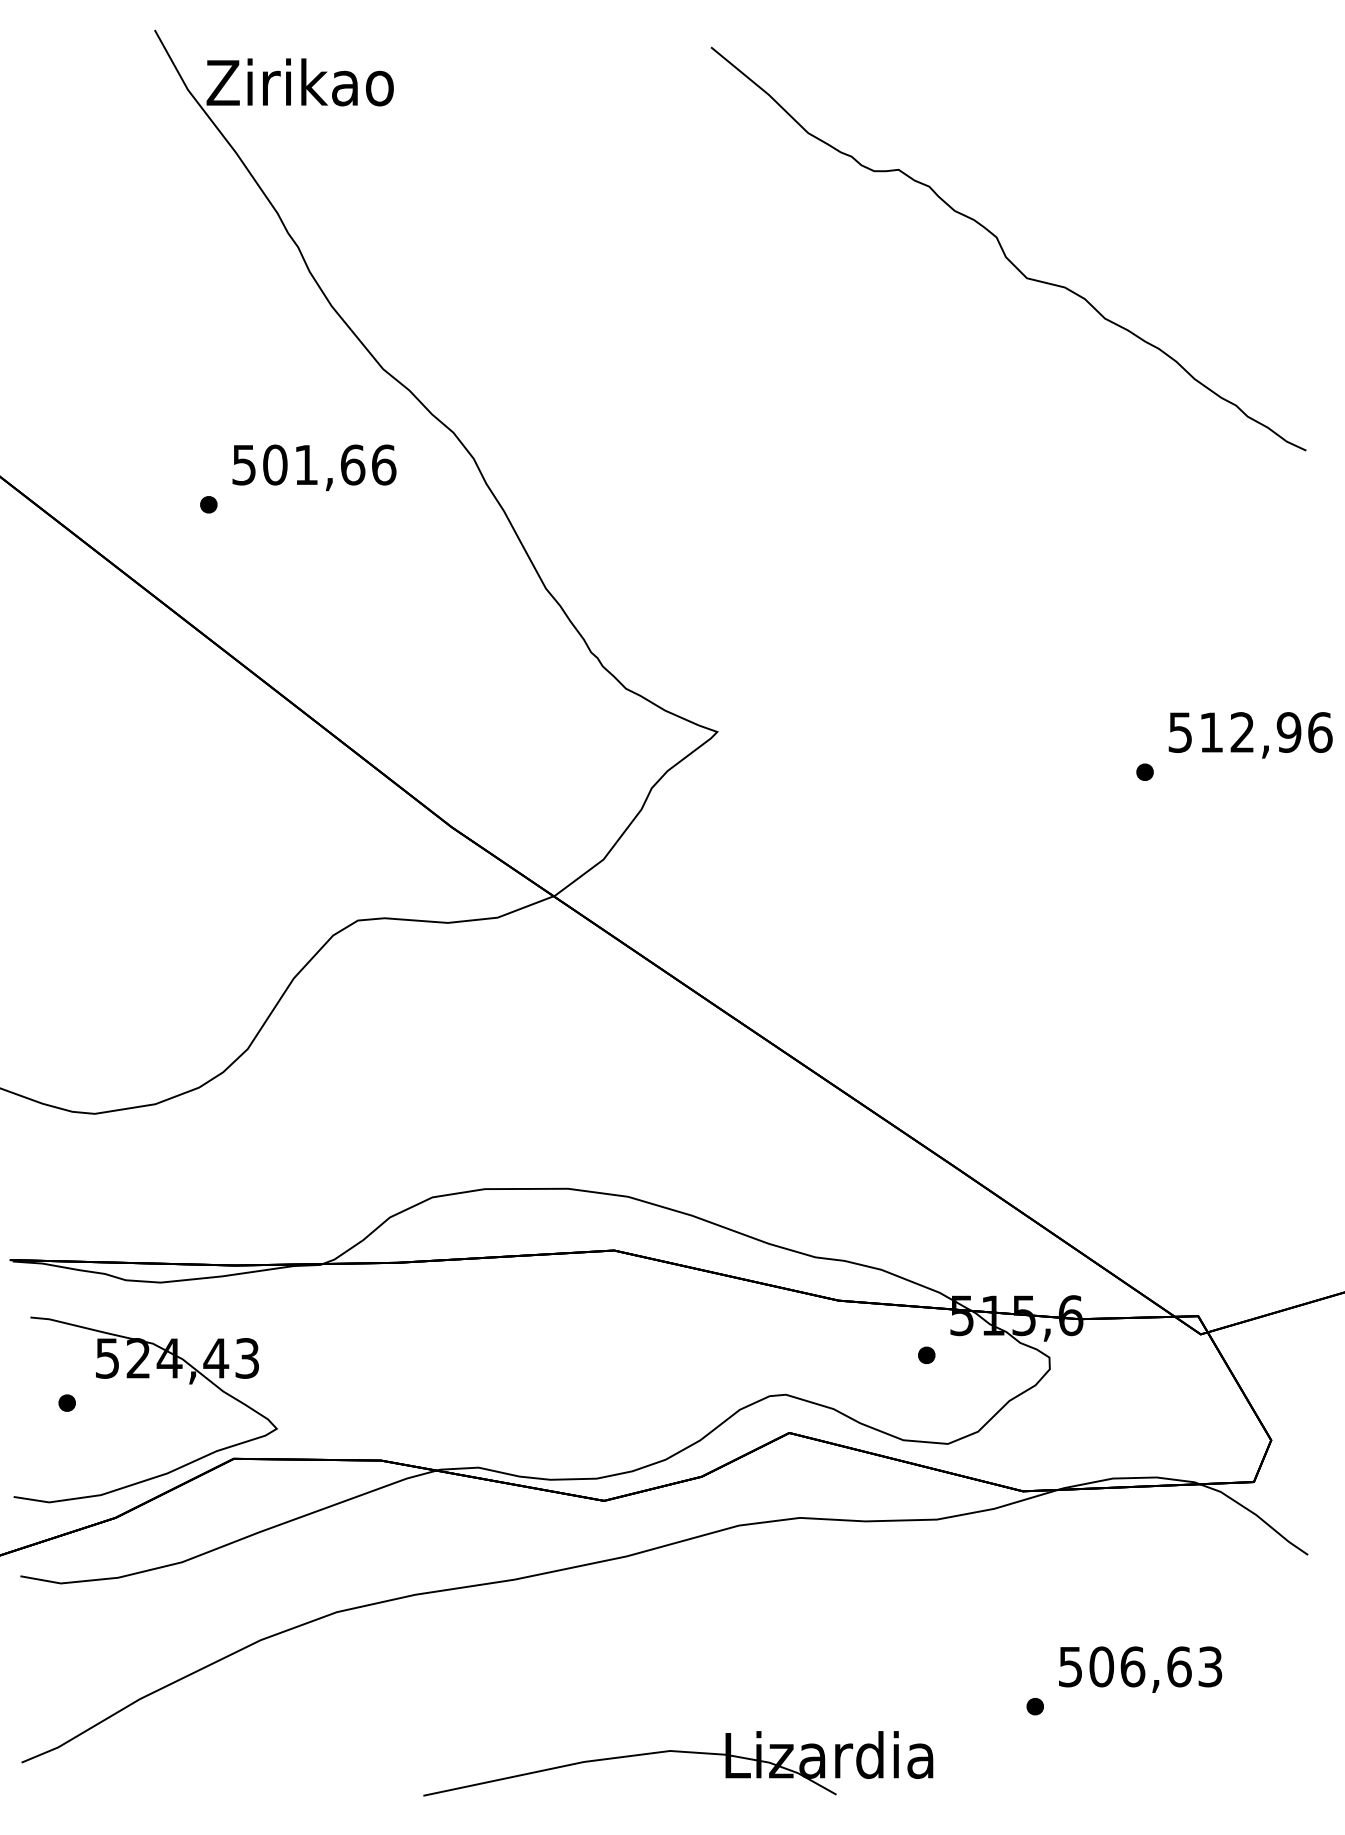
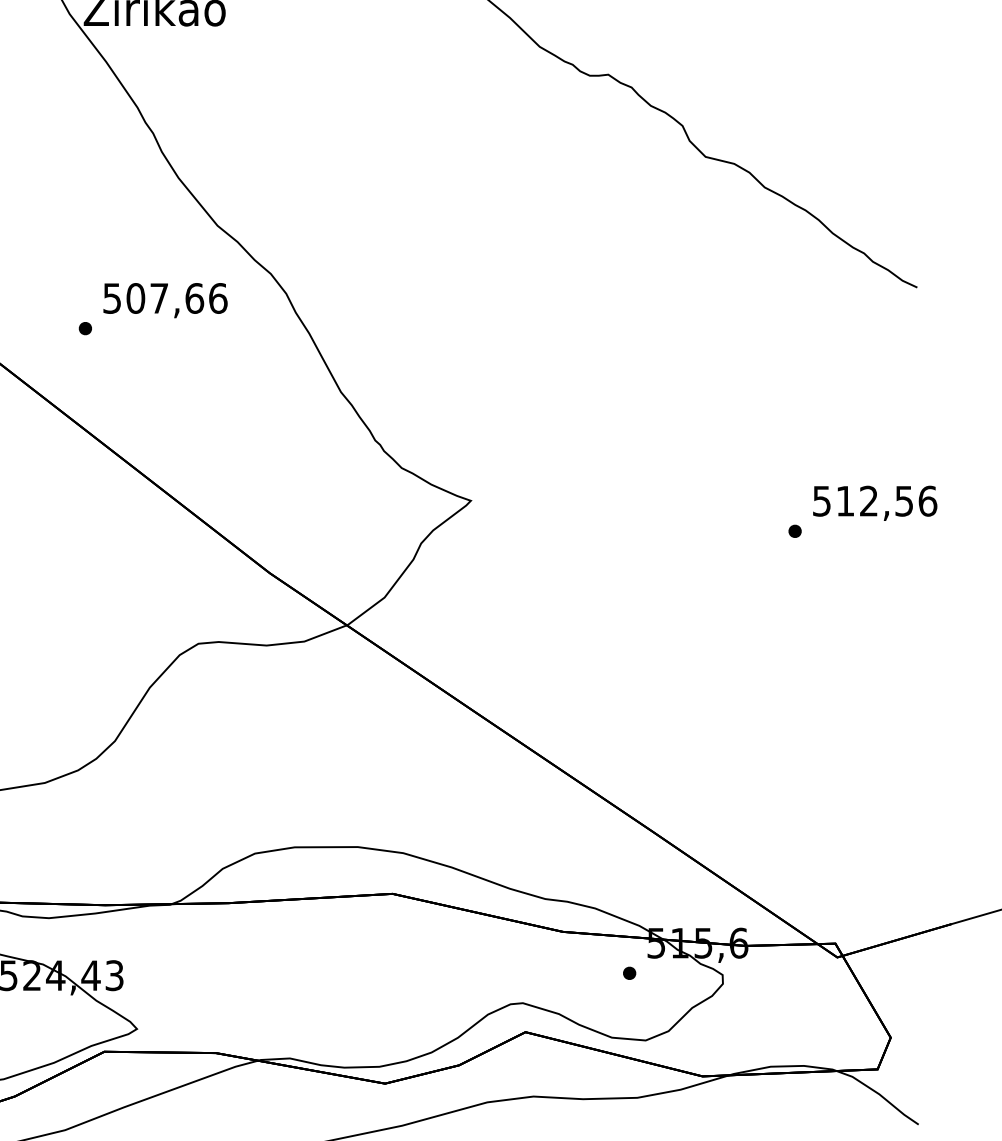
text: (306, 464) -> (159, 298), 501,66 -> 507,66
text: (1288, 732) -> (903, 501), 512,96 -> 512,56

